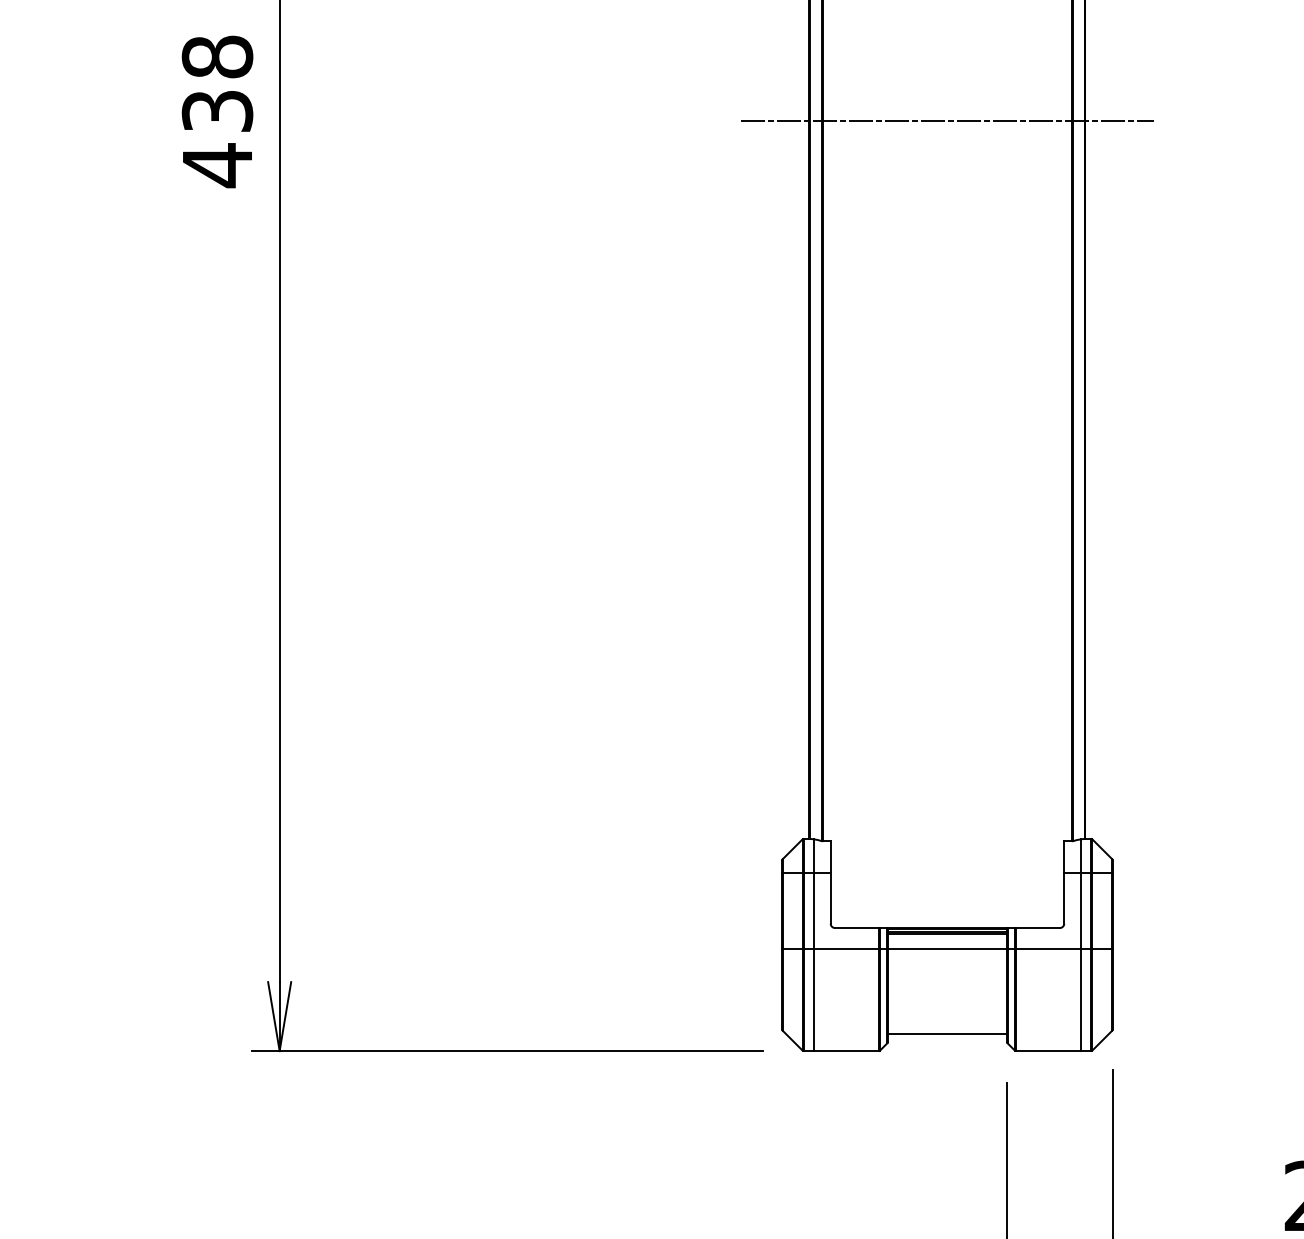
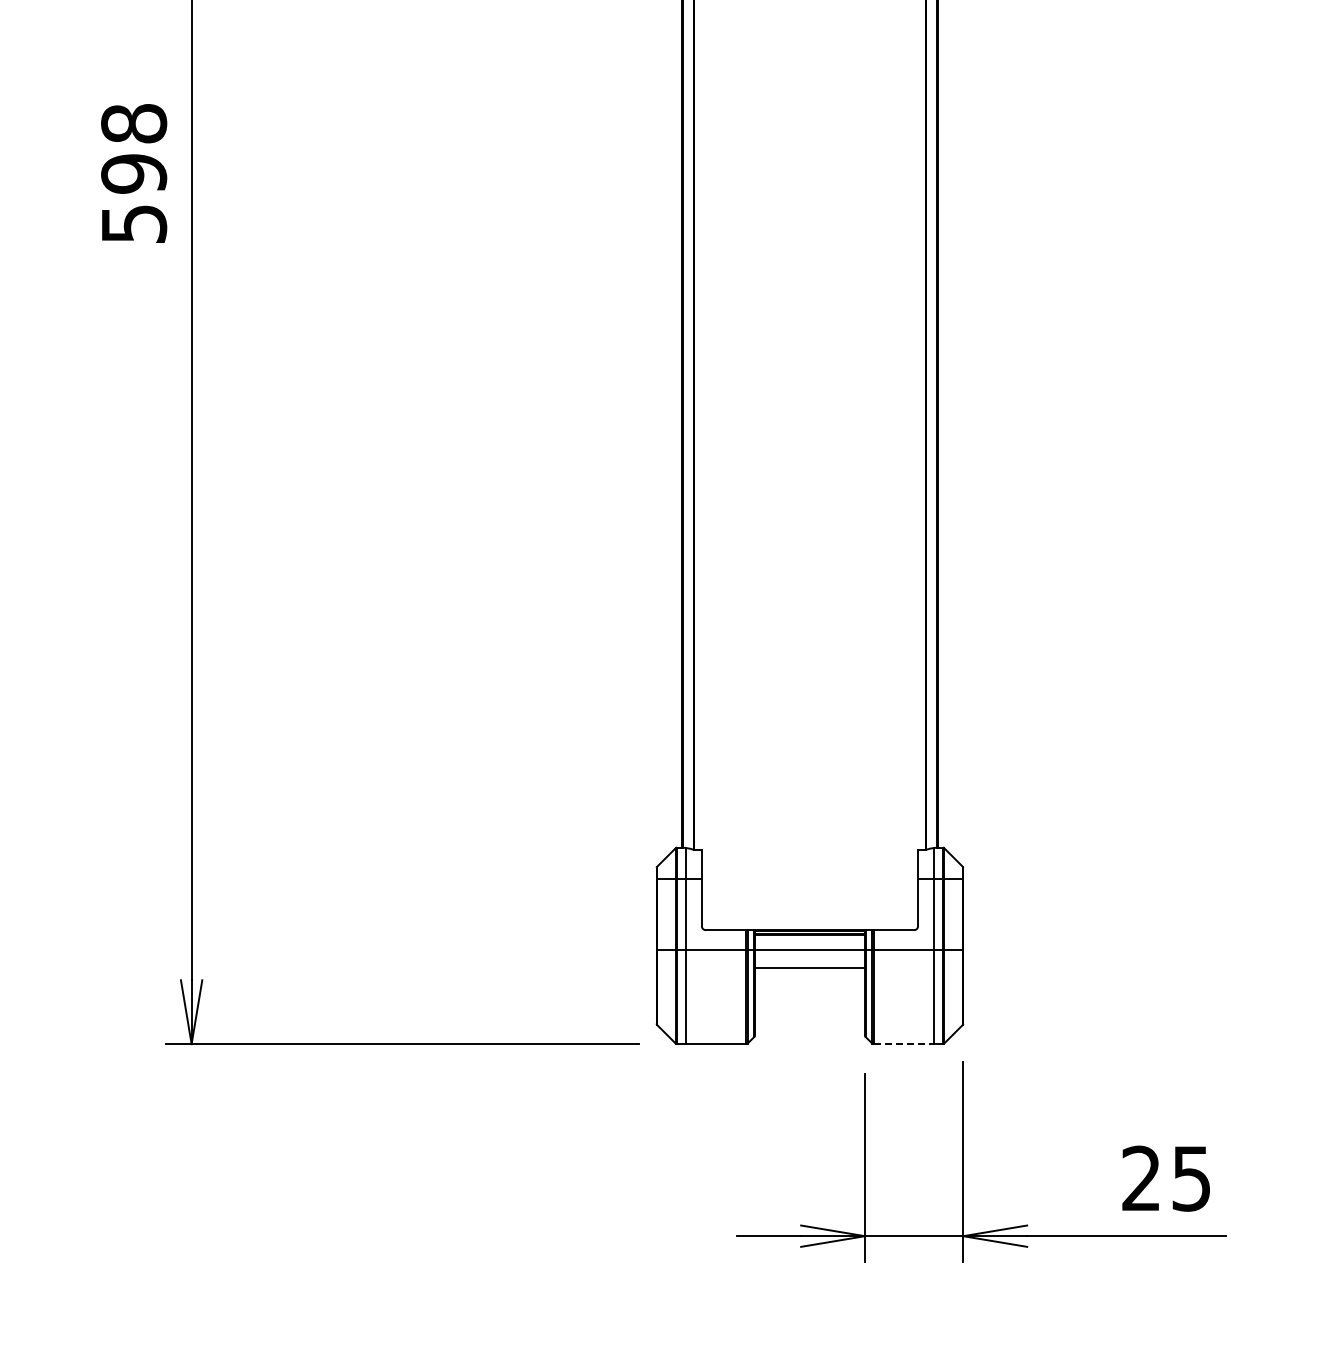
line: (946, 121) -> (809, 183), removed
text: (217, 138) -> (134, 199), 438 -> 598
line: (946, 1034) -> (809, 968), moved
line: (1049, 1051) -> (904, 1044), solid -> dashed

